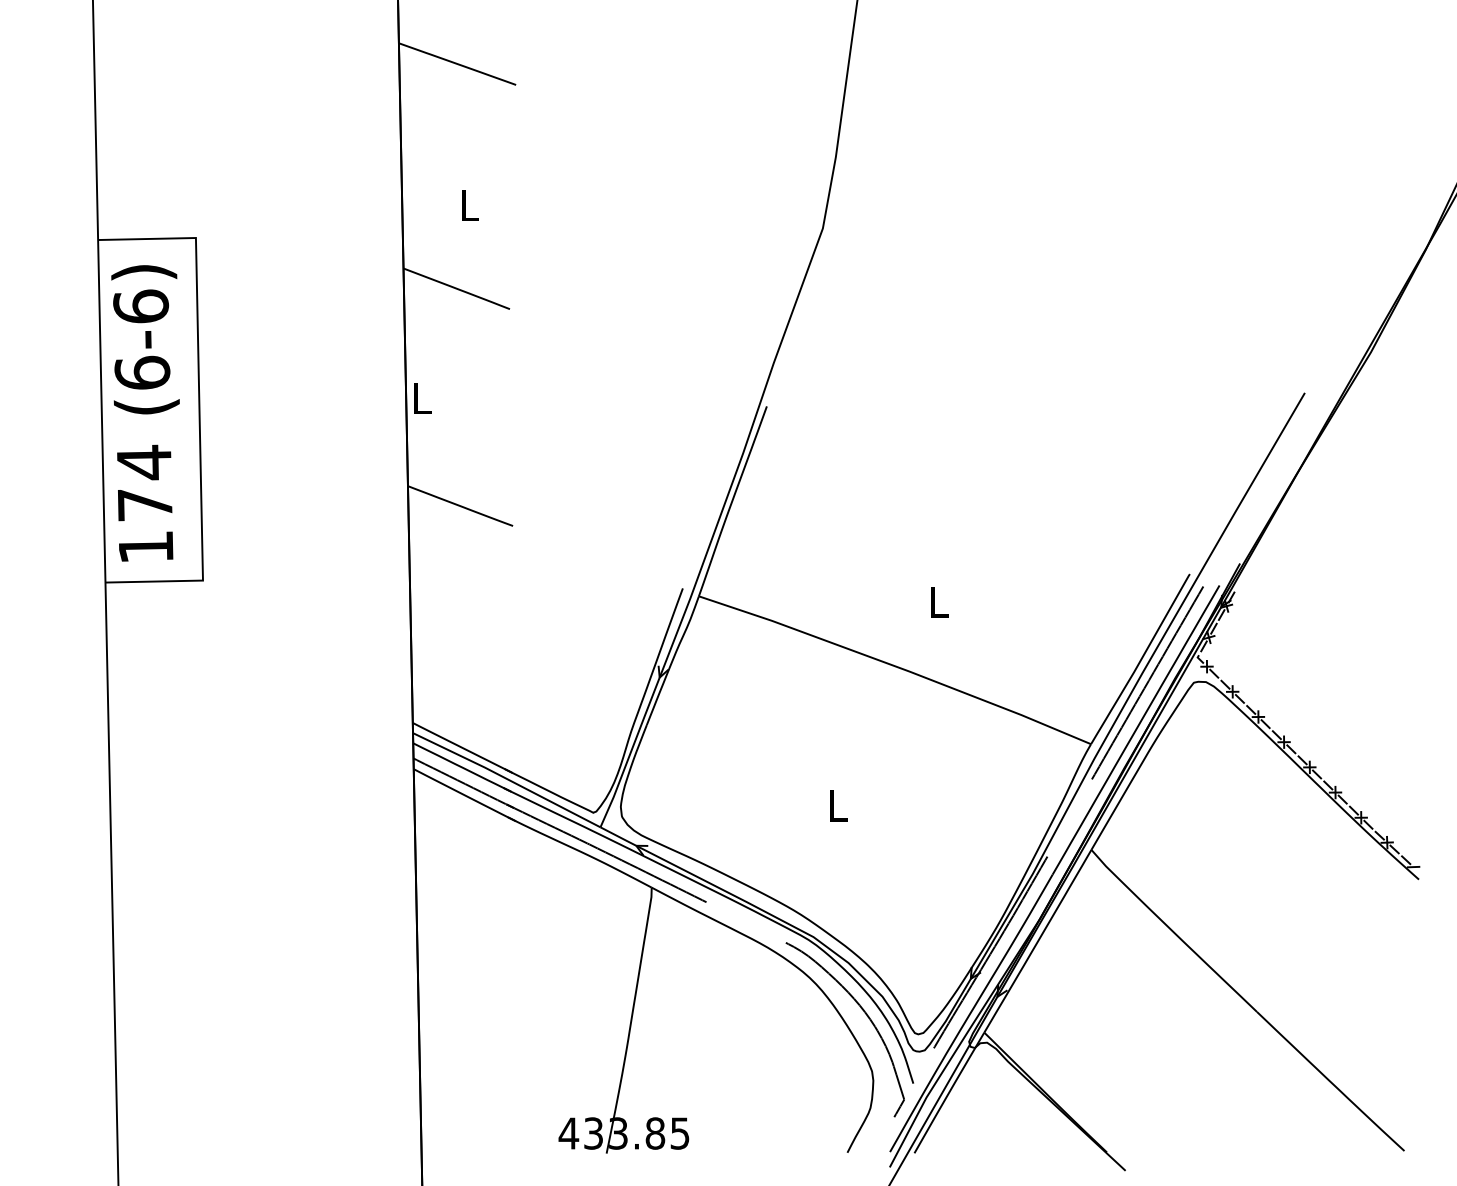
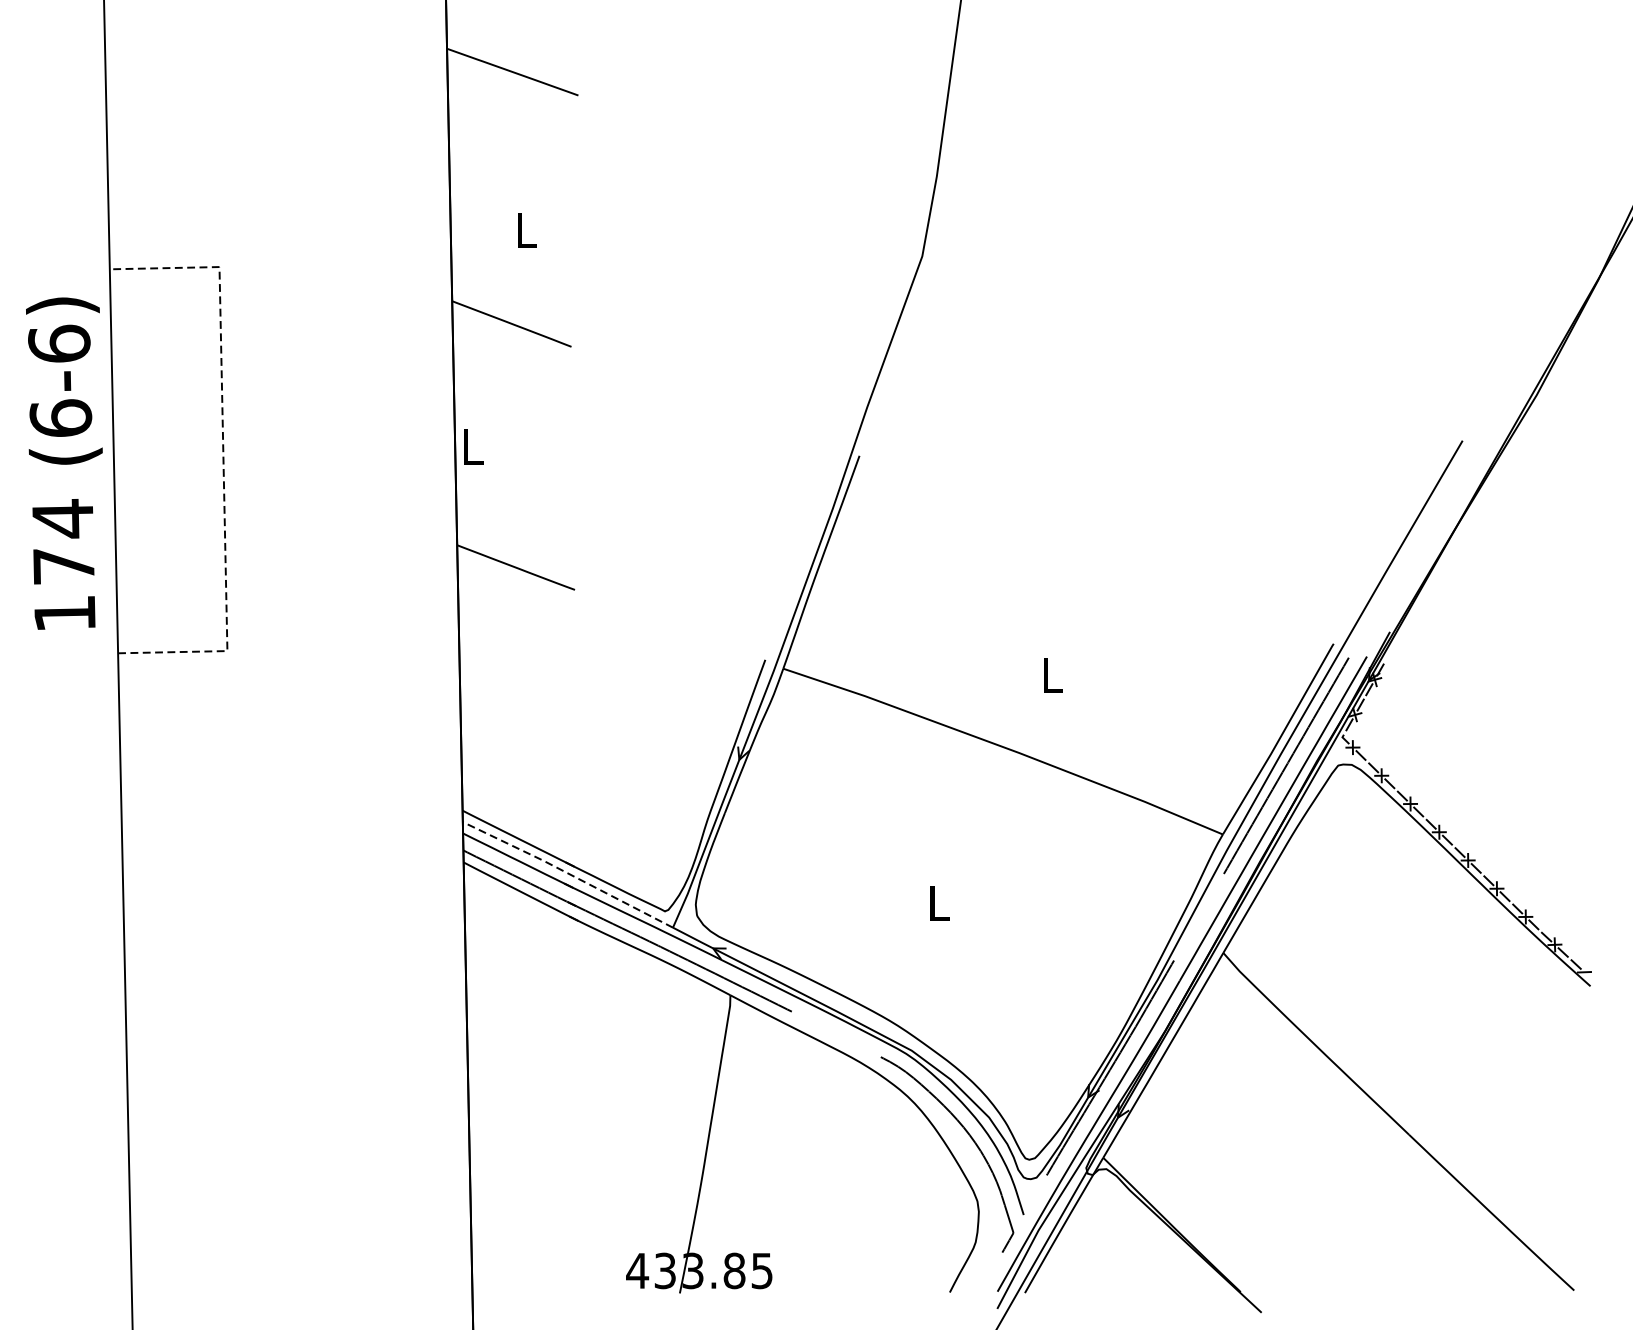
line: (199, 408) -> (223, 458), solid -> dashed
text: (145, 413) -> (64, 463), moved
line: (506, 779) -> (567, 874), solid -> dashed

